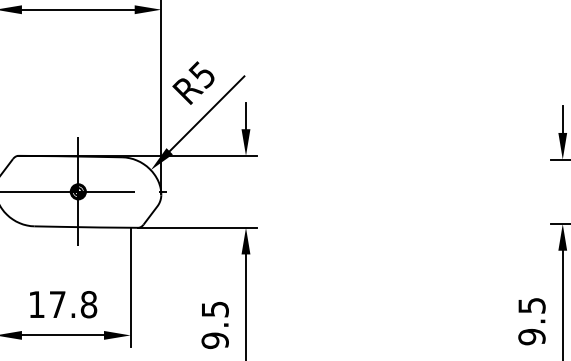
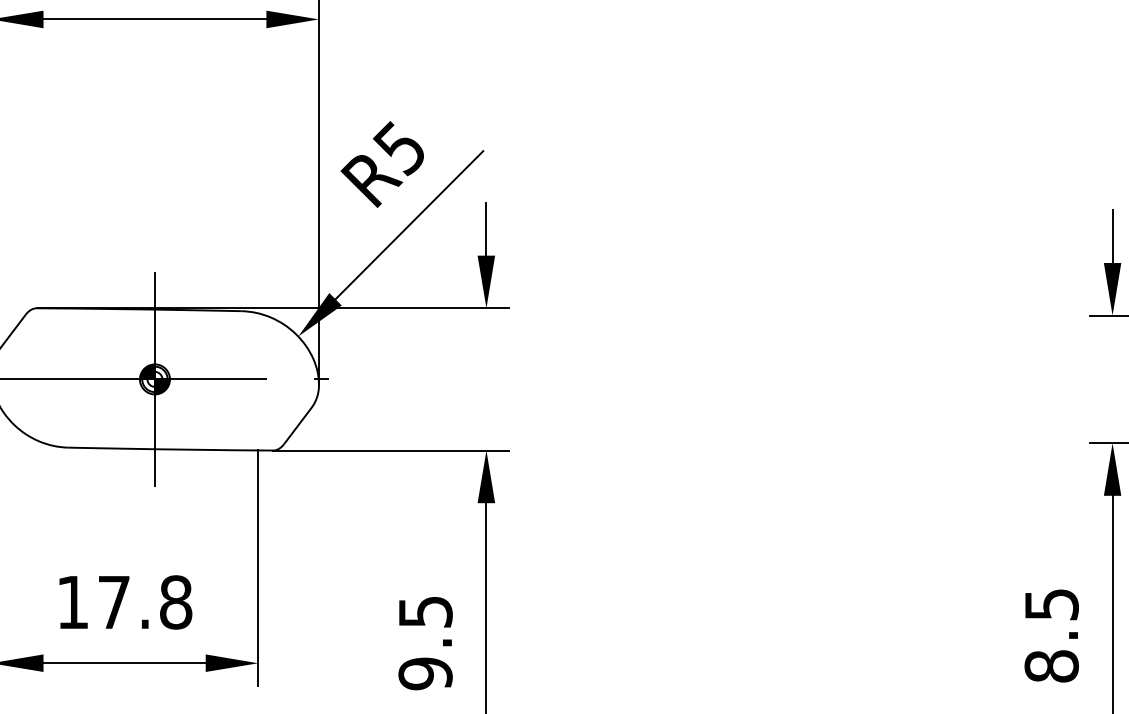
text: (531, 336) -> (1050, 665), 9.5 -> 8.5

